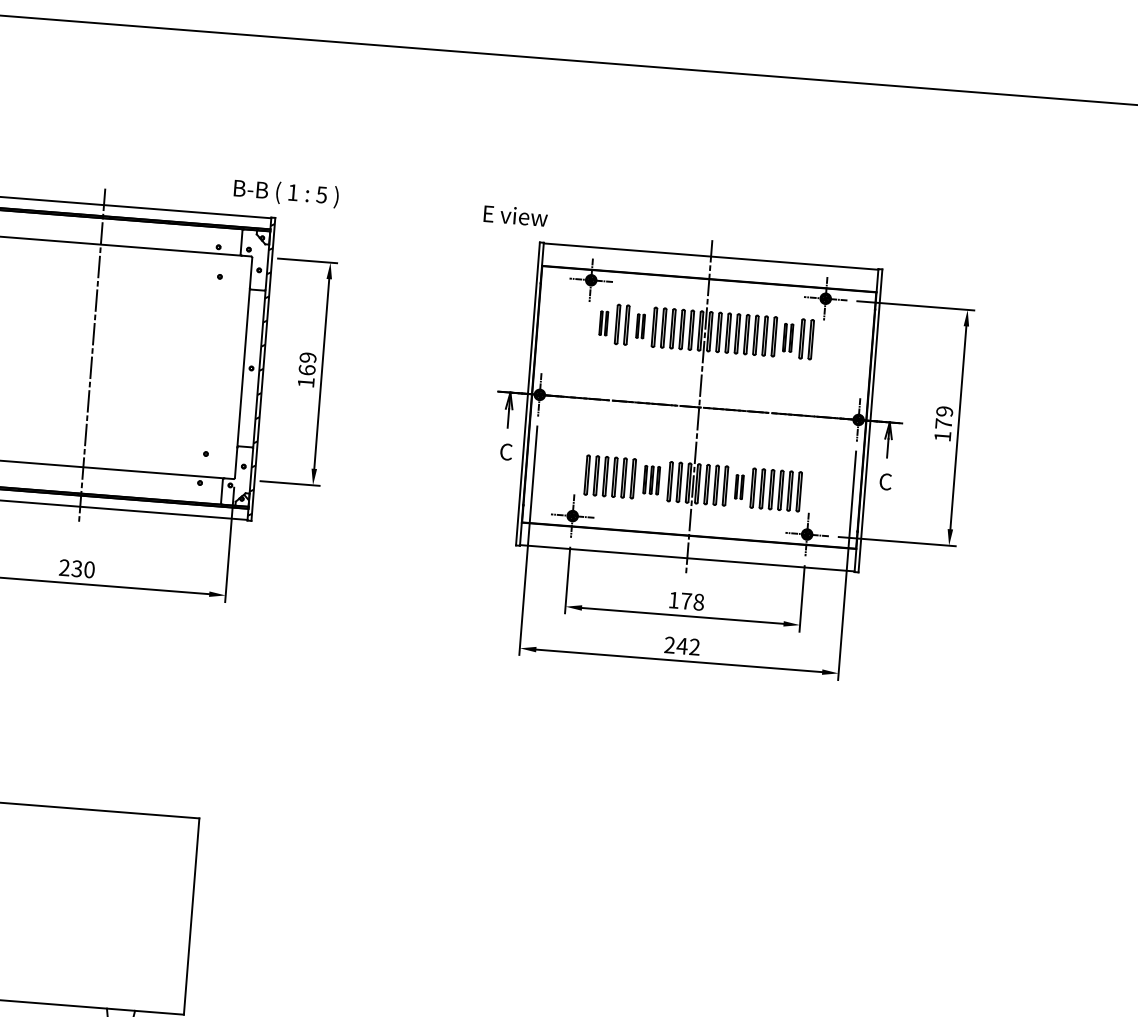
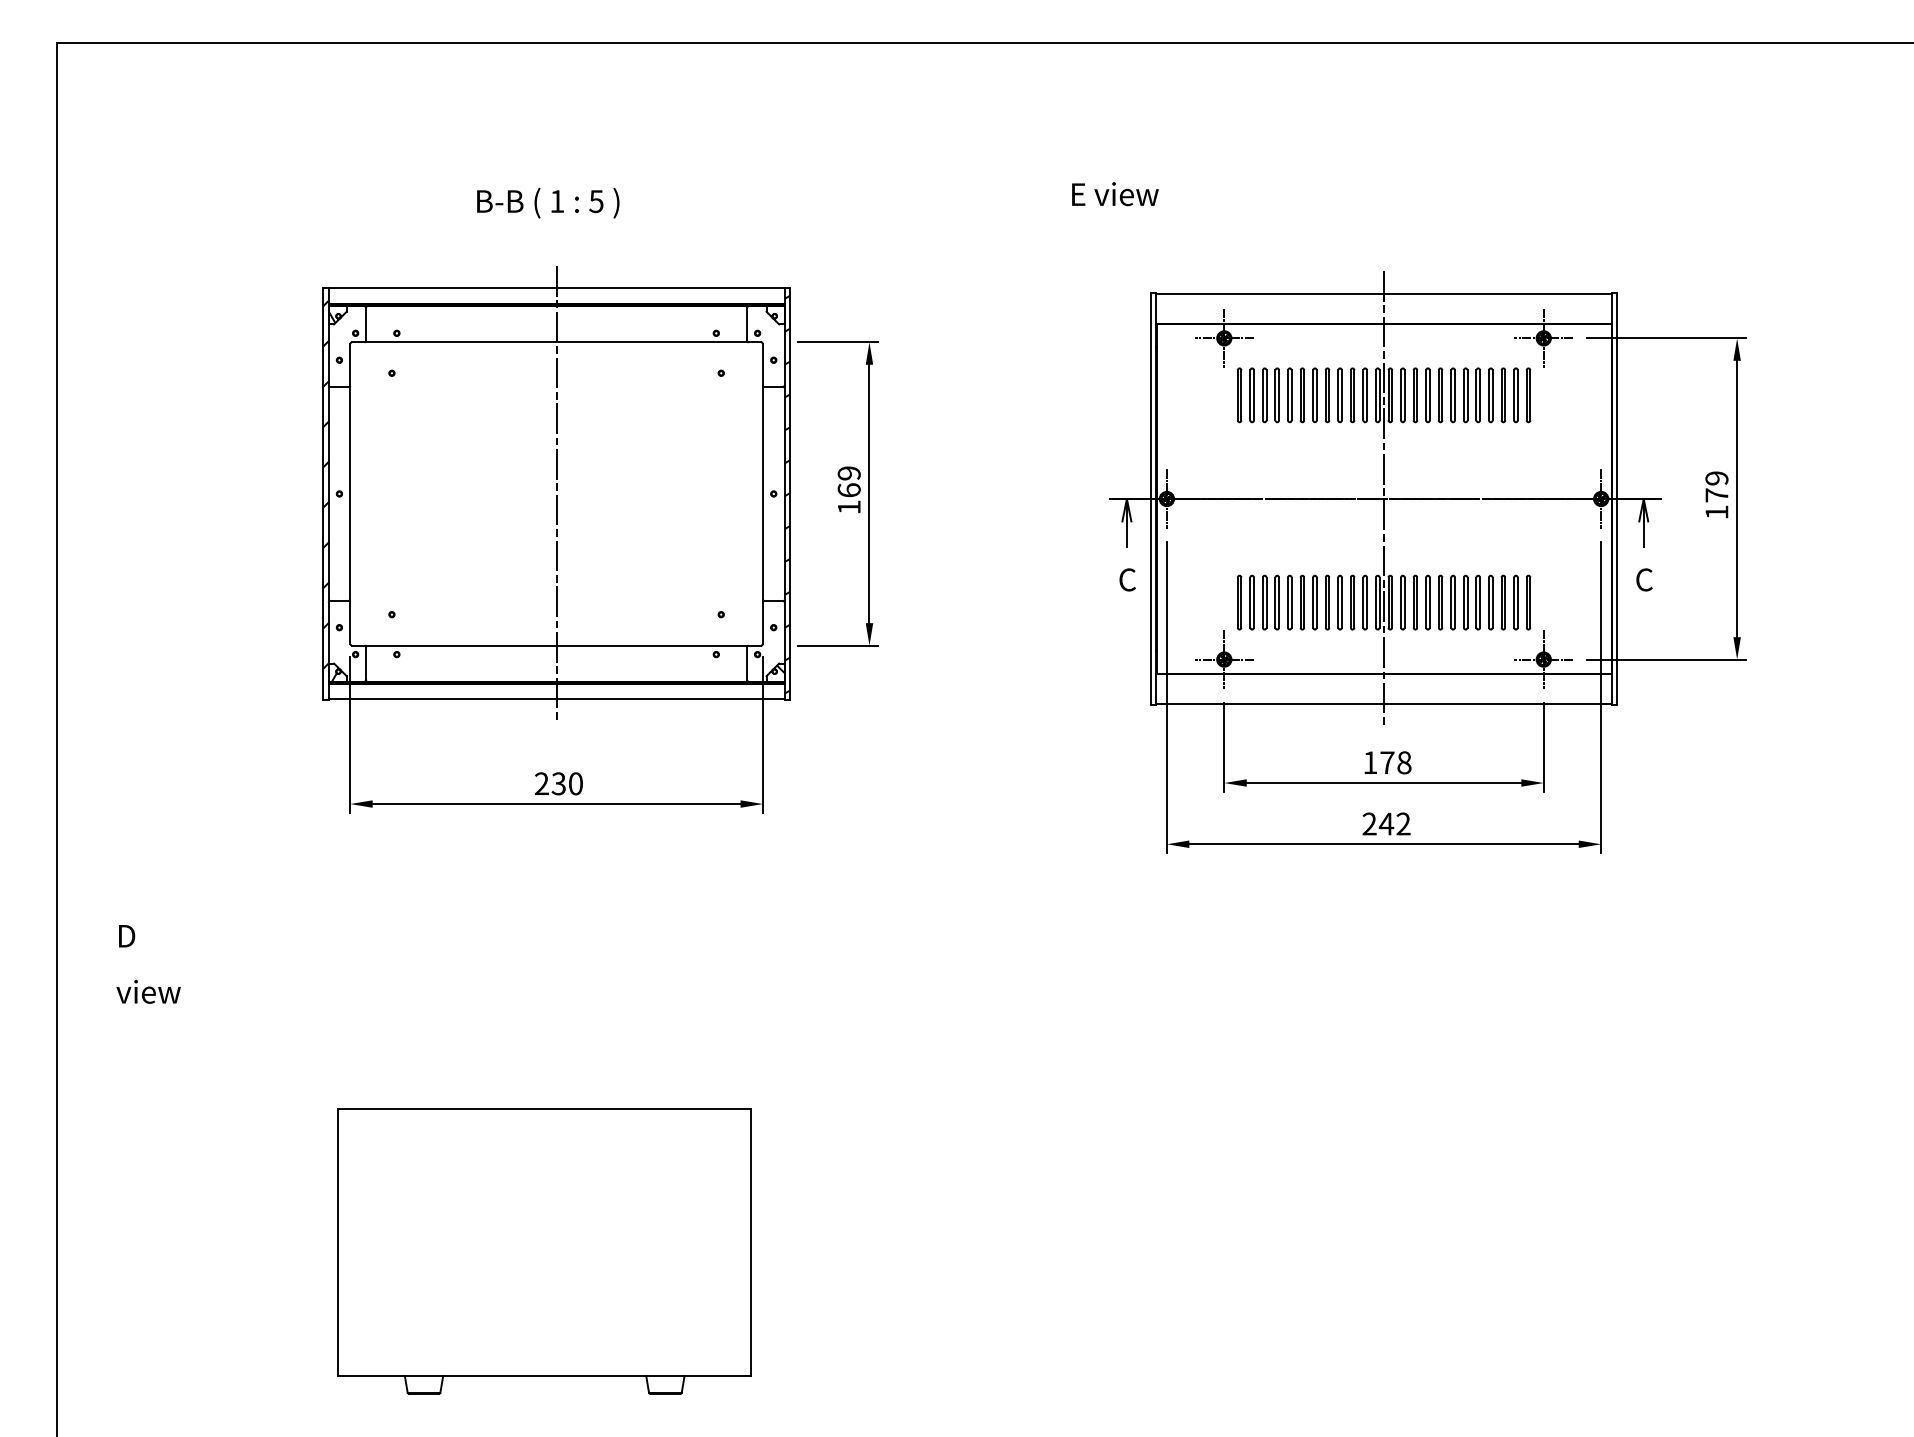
text: (286, 193) -> (548, 203), moved
text: (515, 216) -> (1115, 194), moved
part: (603, 323) -> (1245, 395), size x1.67
part: (640, 326) -> (1295, 395), size x1.67
part: (787, 337) -> (1496, 395), size x1.43
part: (651, 480) -> (1327, 602), size x1.43
part: (739, 487) -> (1446, 602), size x1.67

